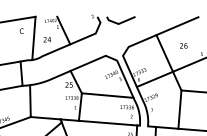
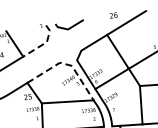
line: (92, 35) -> (43, 44), solid -> dashed
text: (183, 45) -> (113, 15), moved
line: (112, 58) -> (67, 64), solid -> dashed

